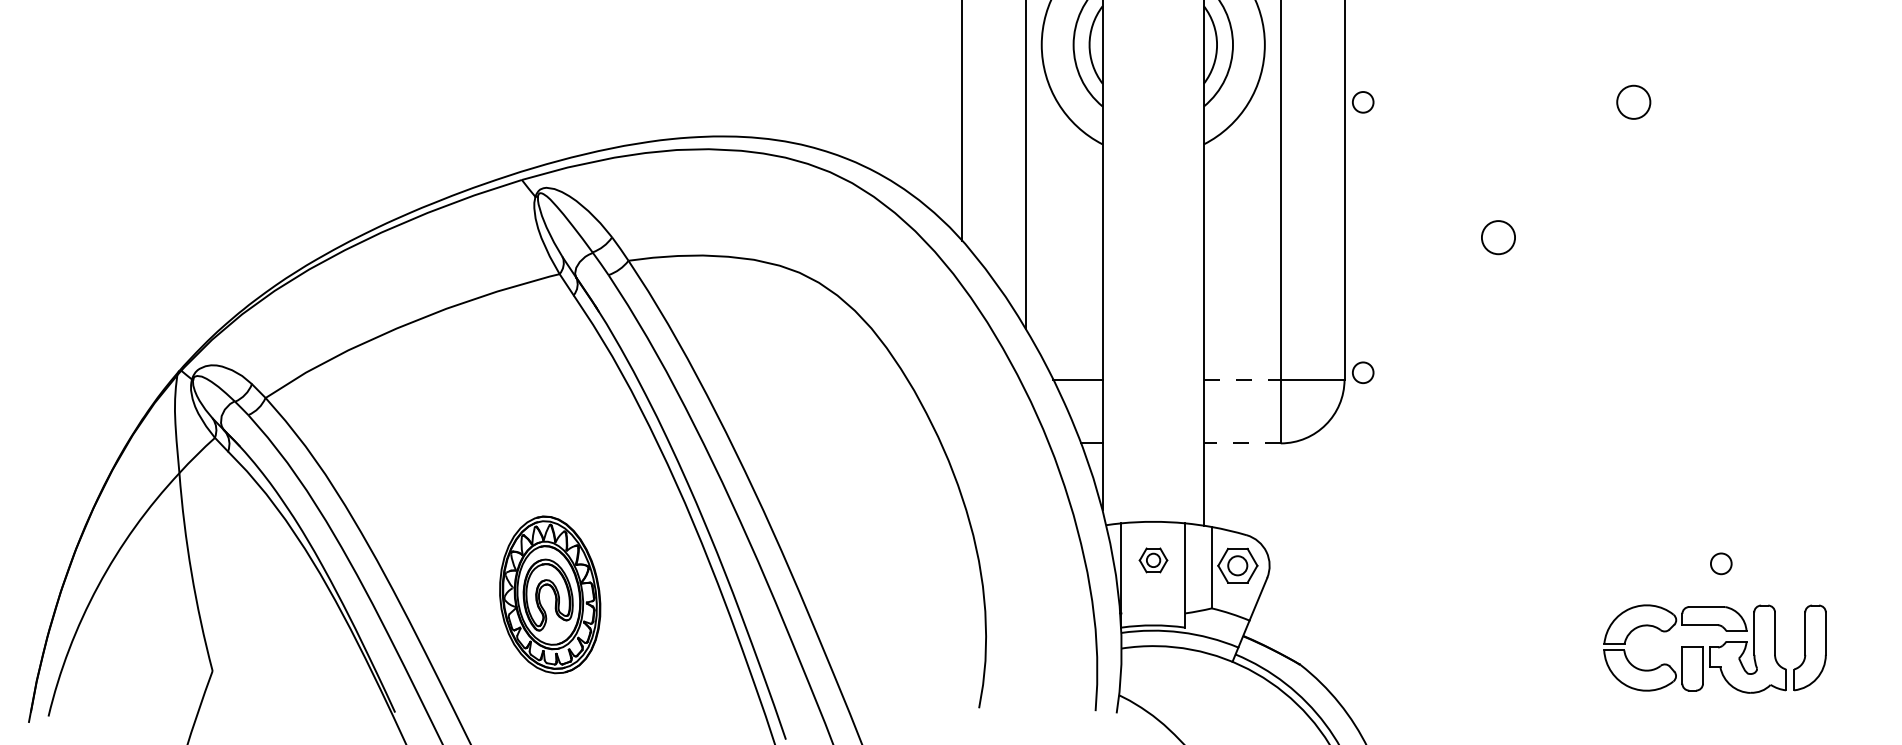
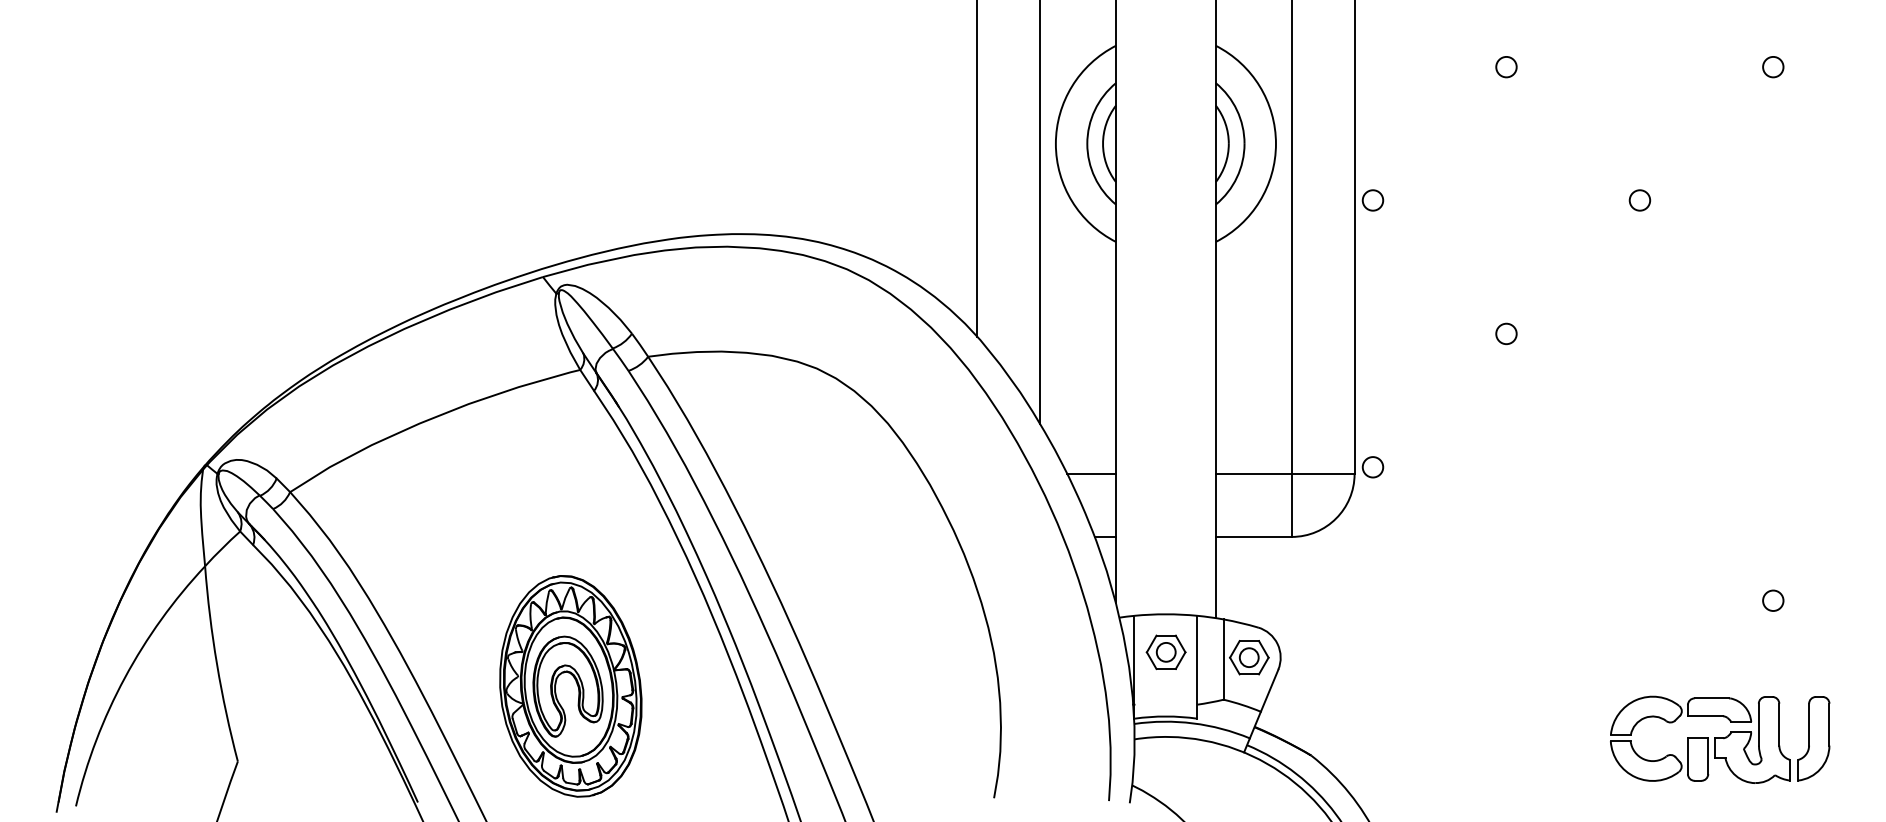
circle: (1633, 102) -> (1639, 200), size x0.62
circle: (1498, 237) -> (1506, 333), size x0.62
line: (1242, 380) -> (1253, 474), dashed -> solid
line: (1242, 442) -> (1253, 536), dashed -> solid
part: (1152, 560) -> (1165, 652), size x1.43
circle: (1721, 563) -> (1773, 600), moved
part: (549, 594) -> (570, 686), size x1.43

